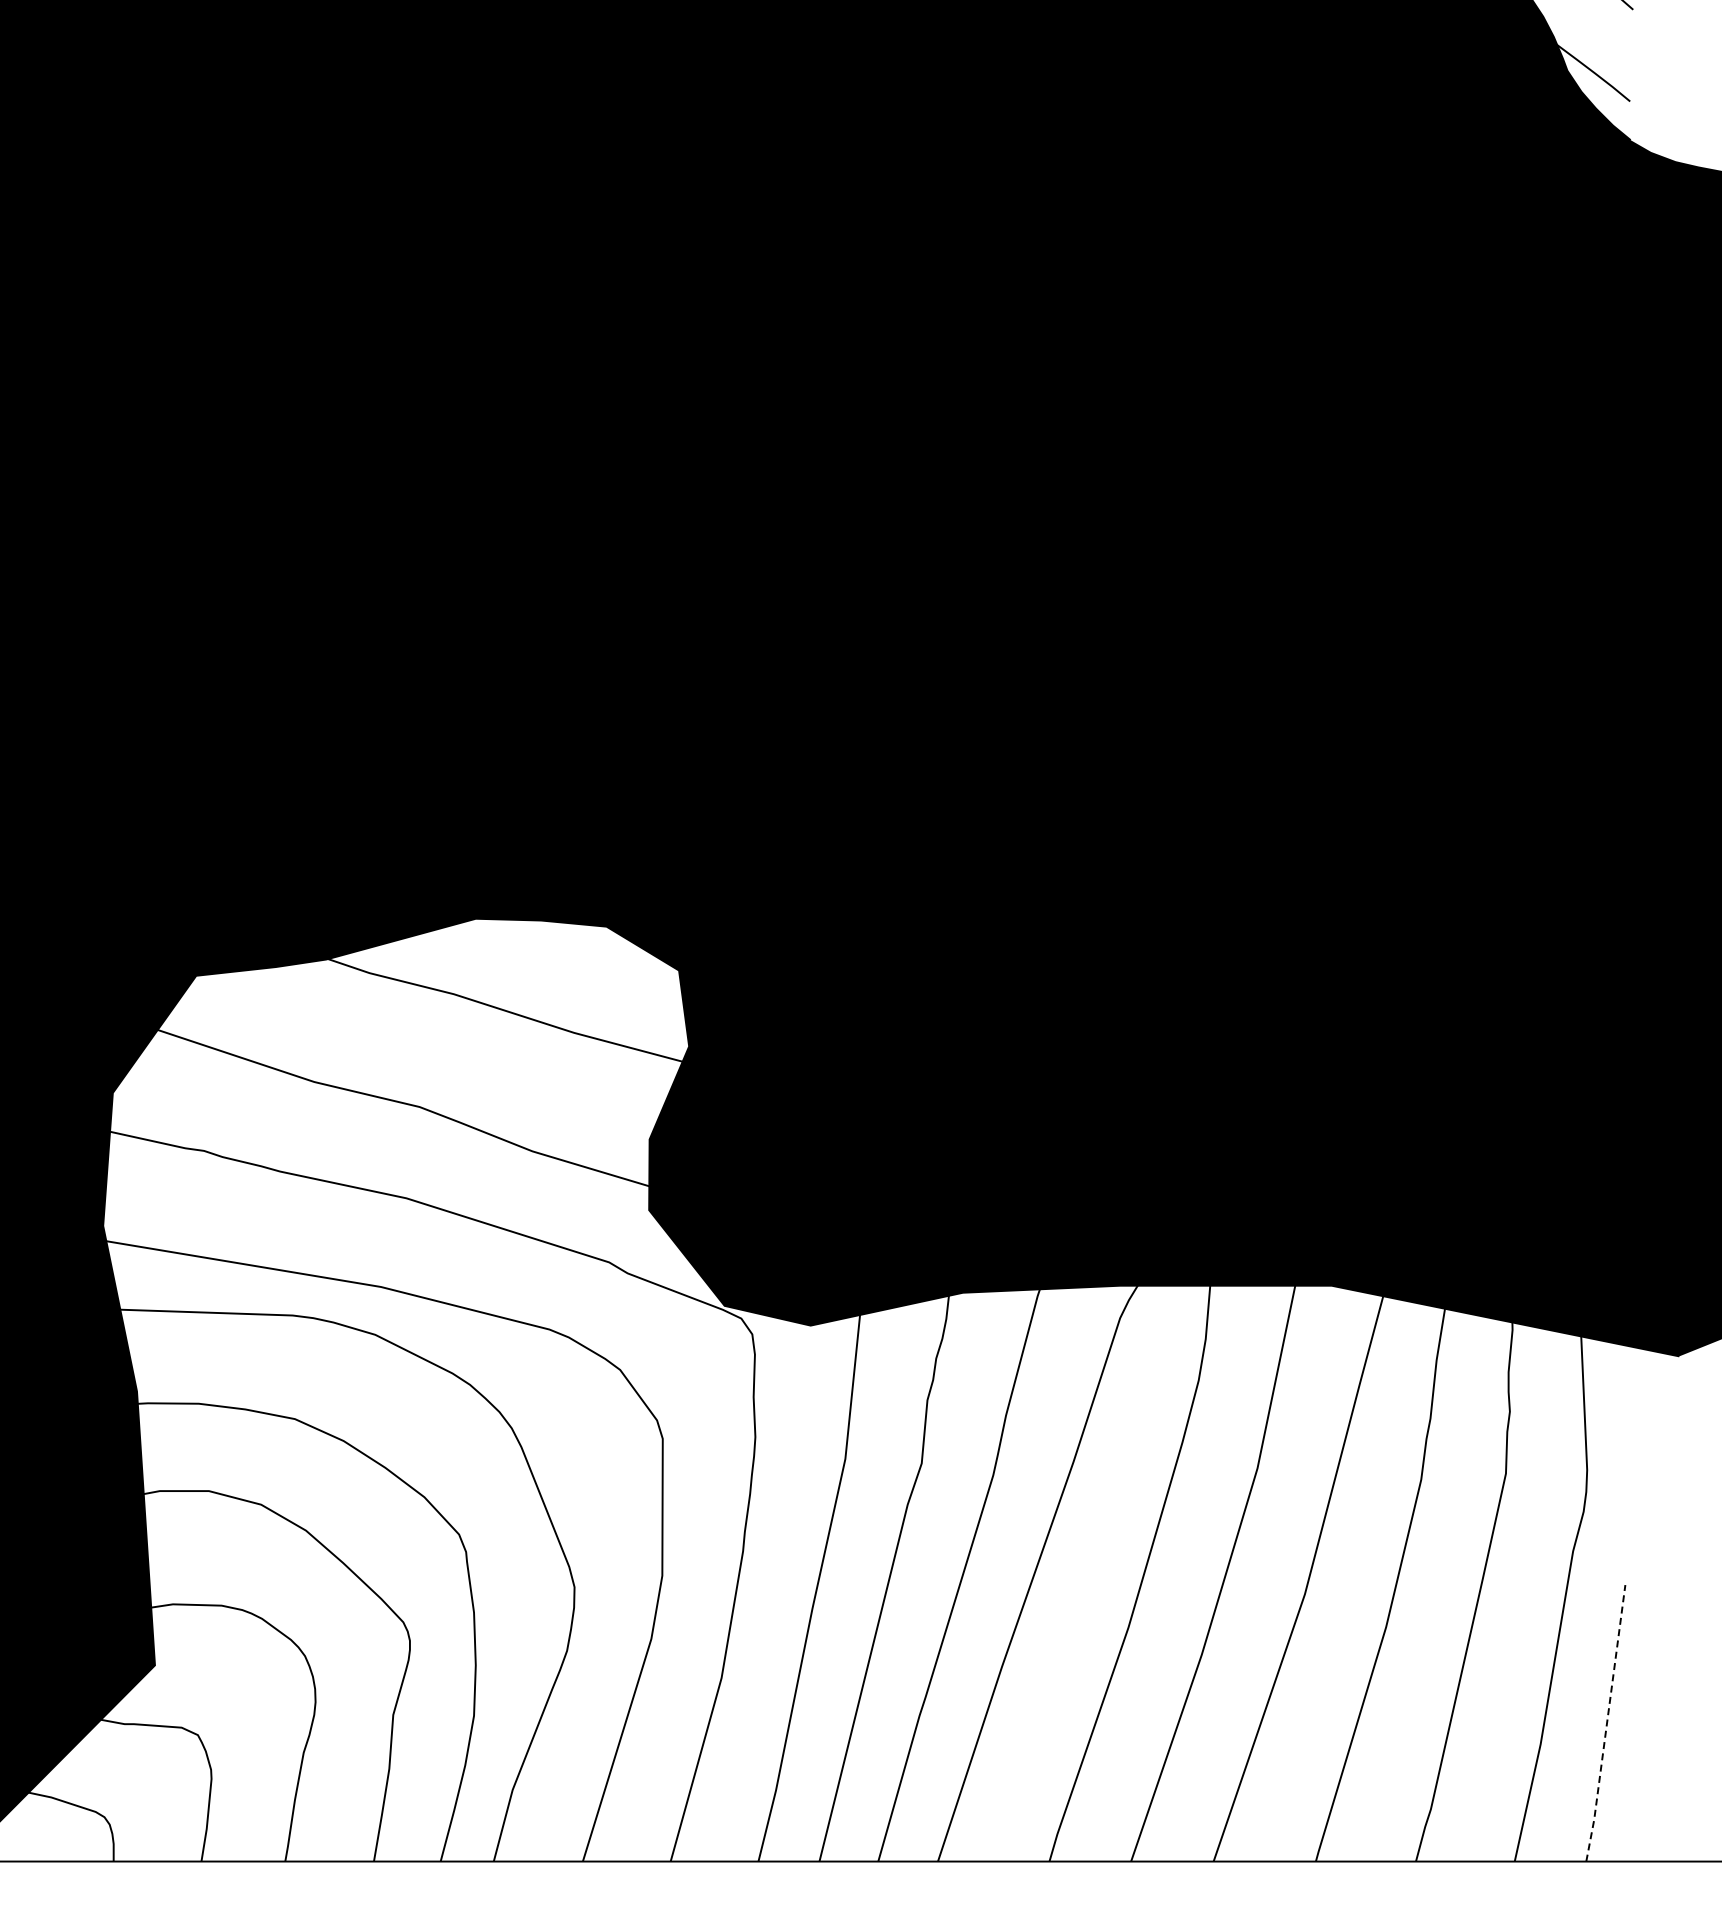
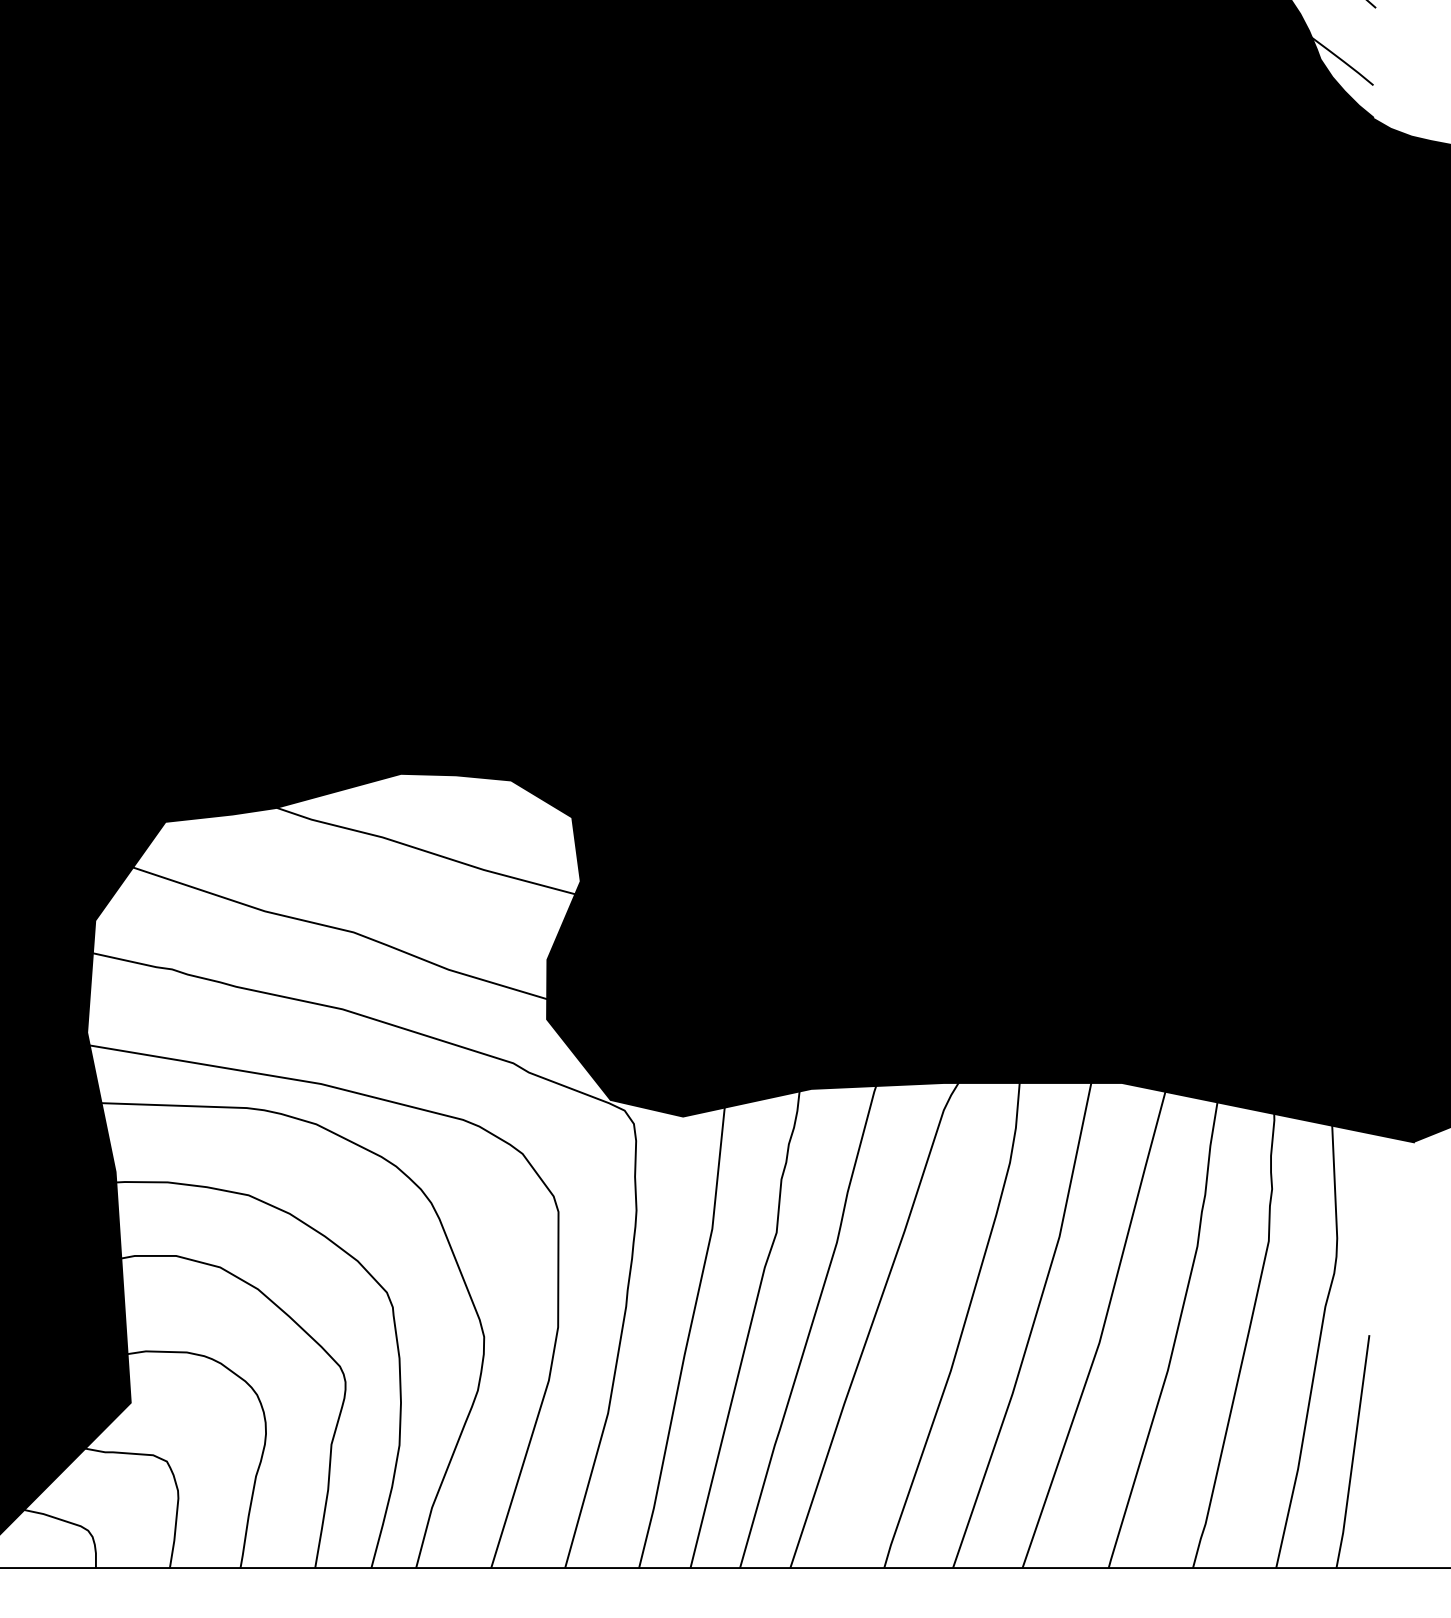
line: (1606, 1723) -> (1353, 1451), dashed -> solid

